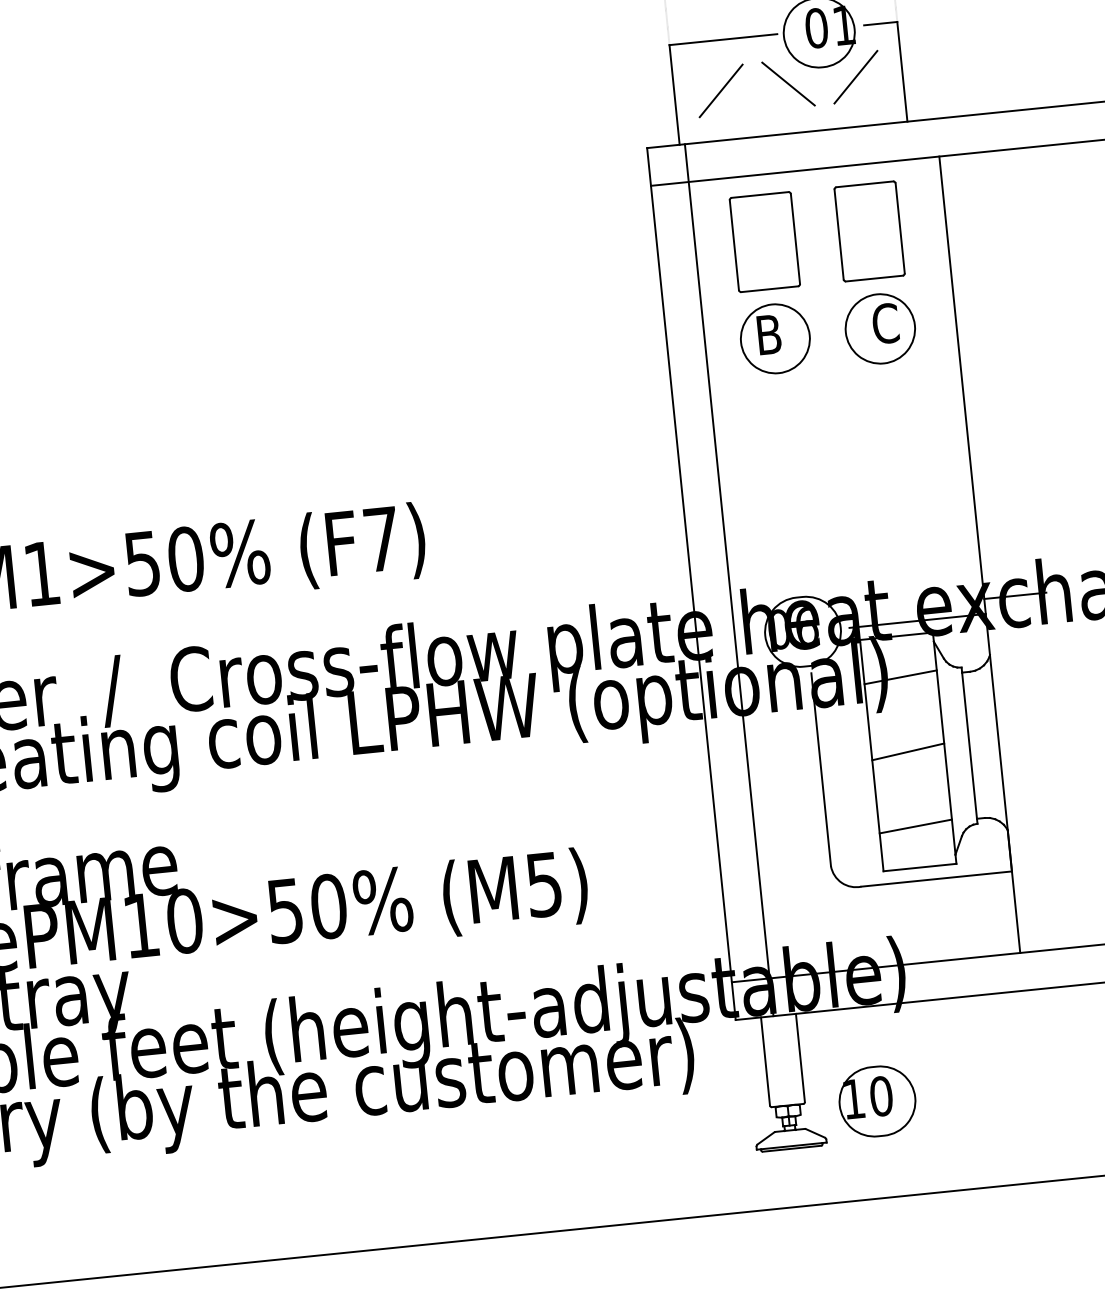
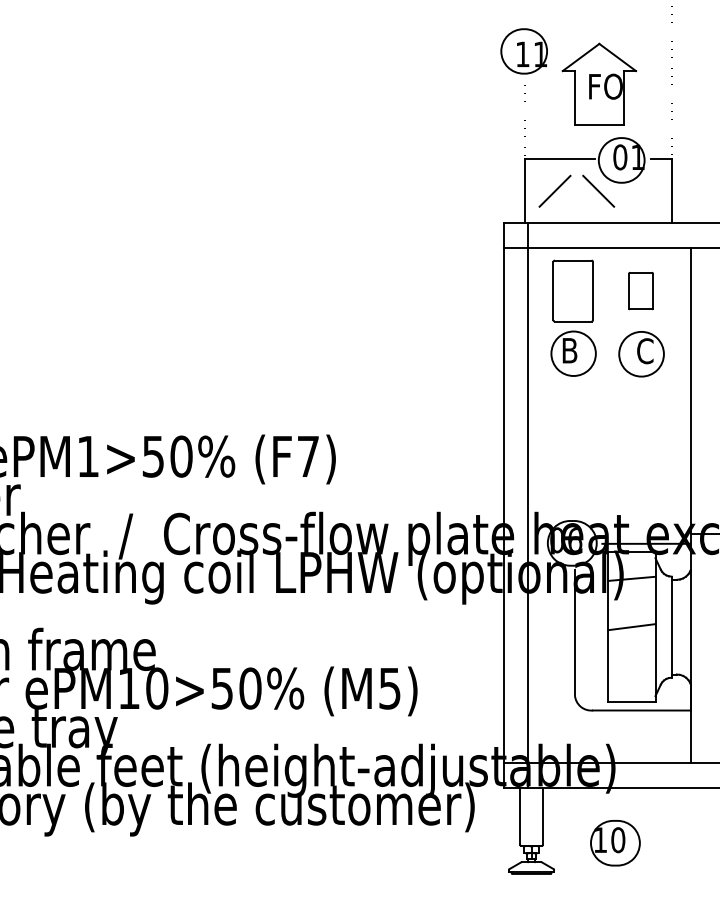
line: (854, 76) -> (641, 190), removed
part: (868, 230) -> (640, 290), size x0.6
line: (915, 826) -> (631, 675), removed
part: (877, 1101) -> (615, 843), moved

